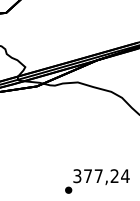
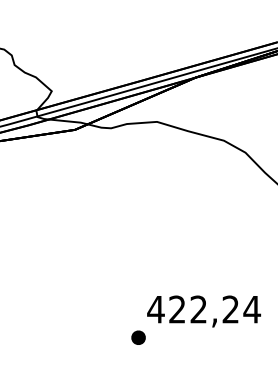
text: (87, 176) -> (176, 310), 377,24 -> 422,24

